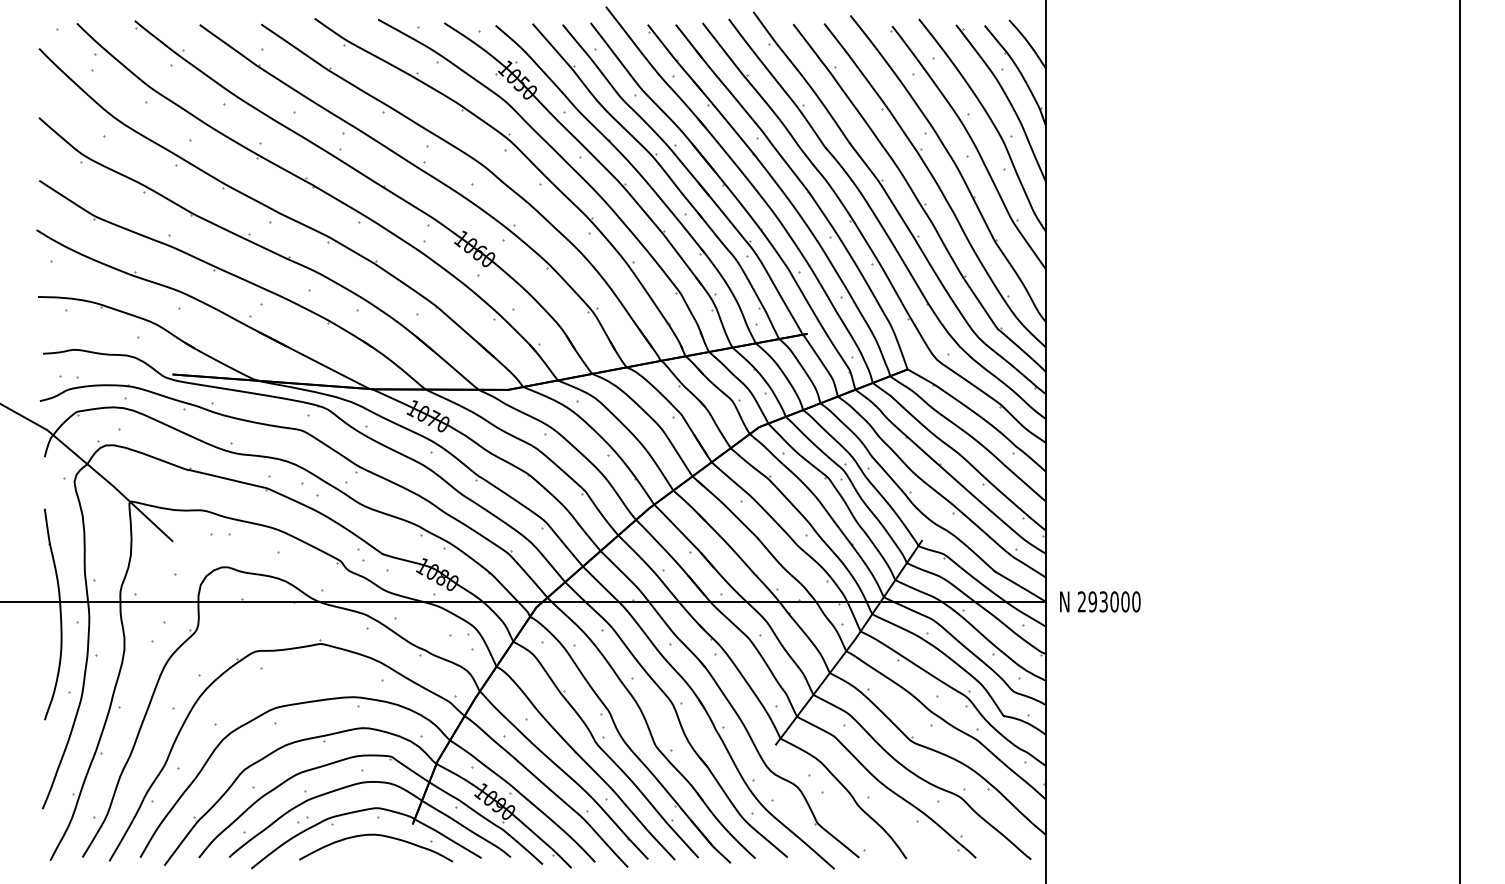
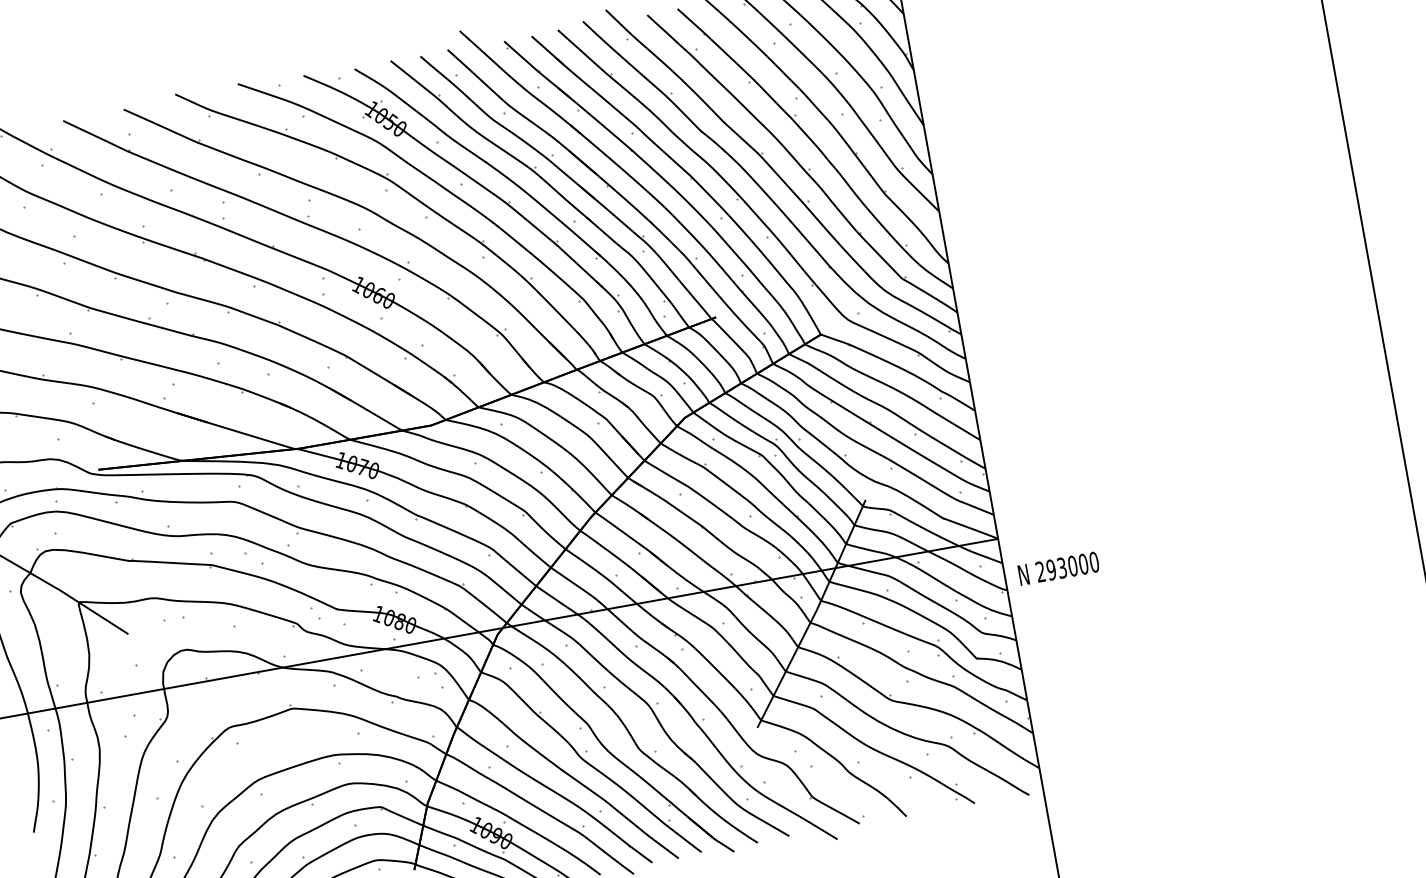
text: (1100, 601) -> (1058, 568), moved

